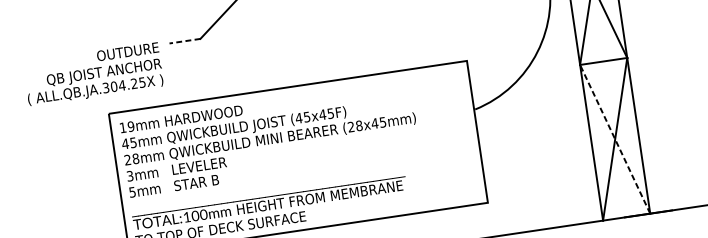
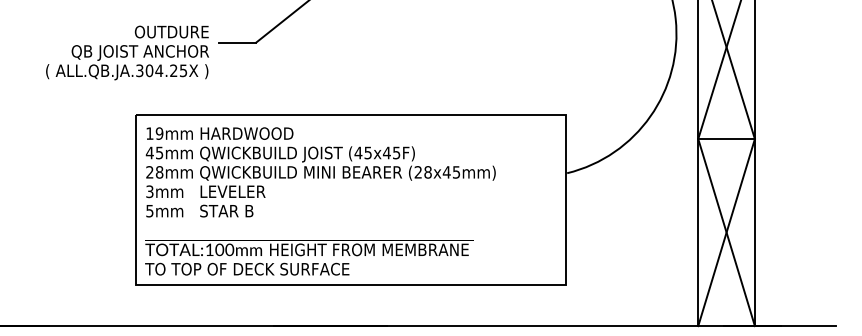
line: (184, 41) -> (237, 42), dashed -> solid
text: (93, 74) -> (127, 52), moved
line: (615, 139) -> (726, 232), dashed -> solid

